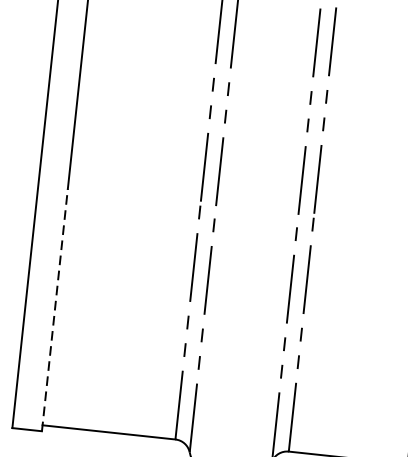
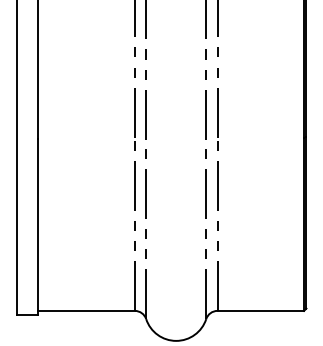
line: (55, 309) -> (38, 226), dashed -> solid

